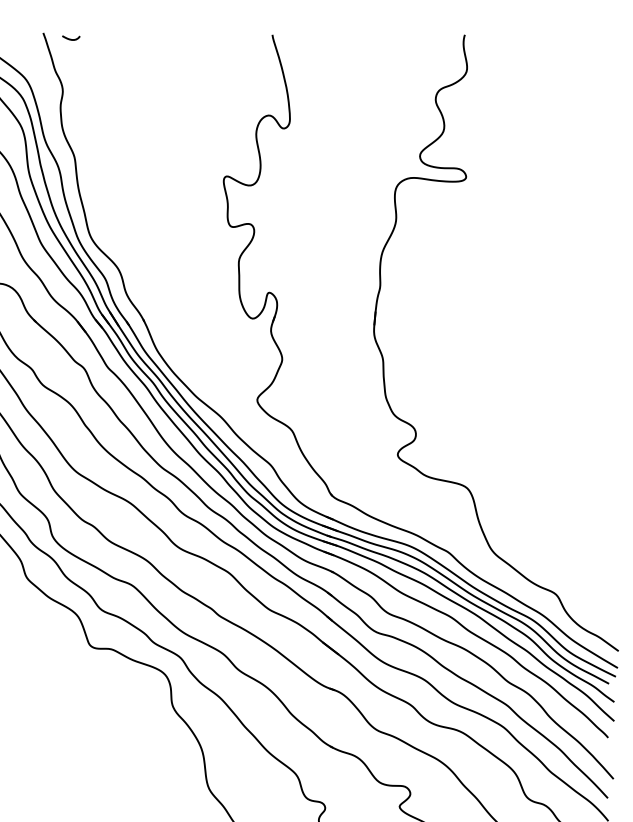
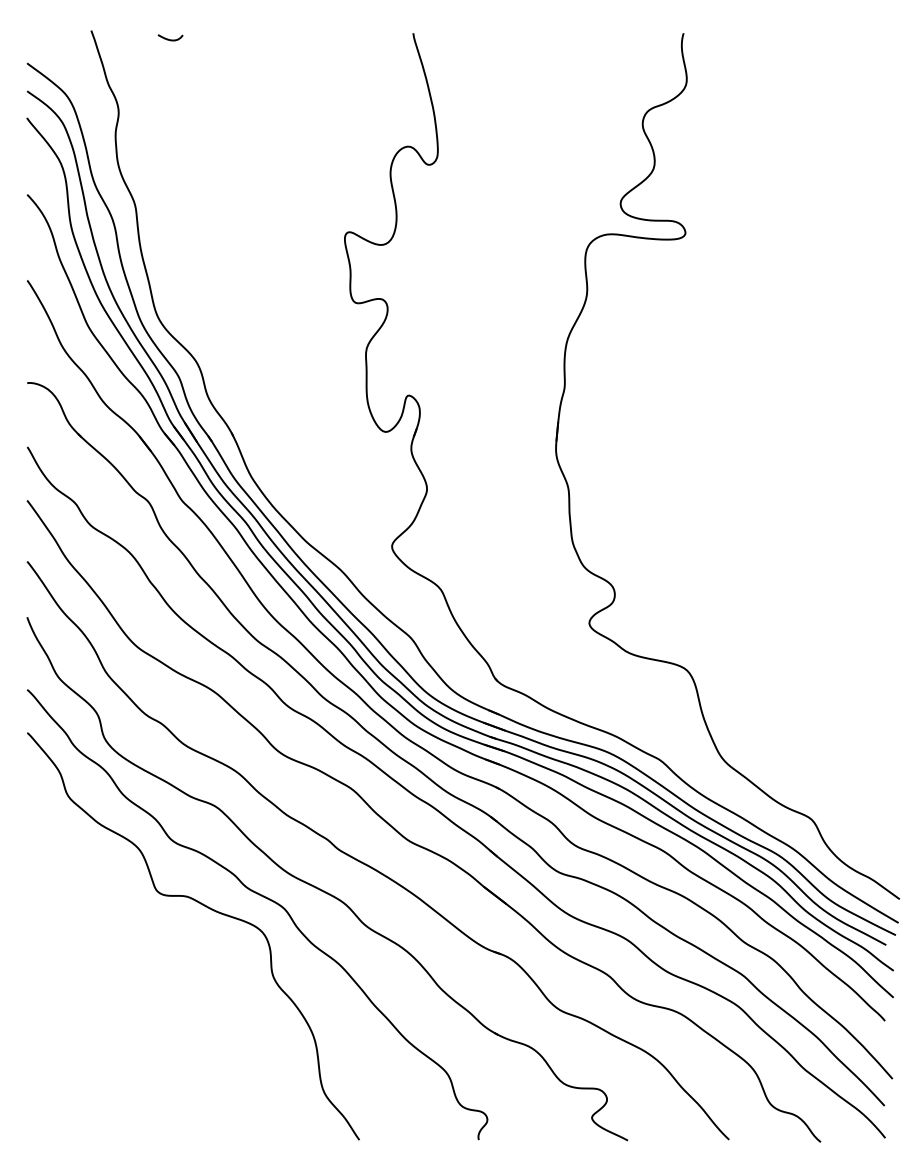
curve: (71, 39) -> (170, 39), moved

